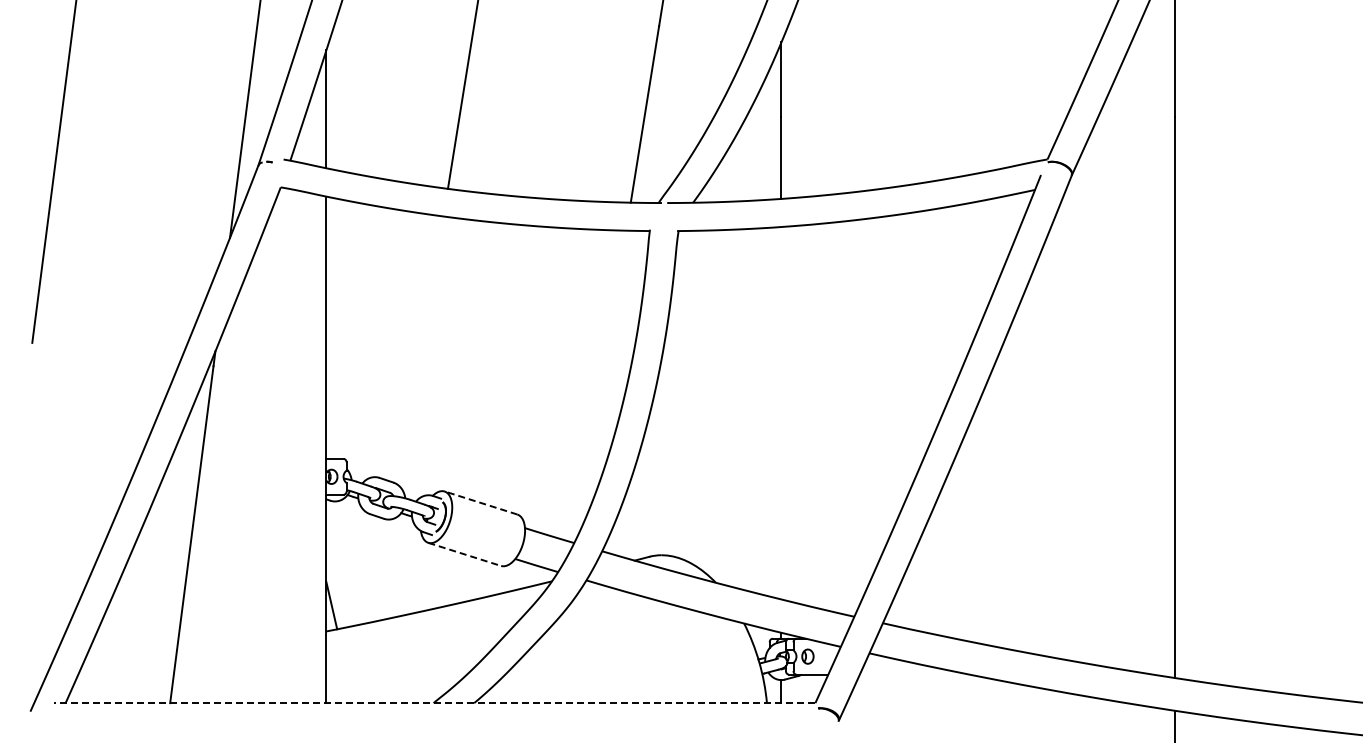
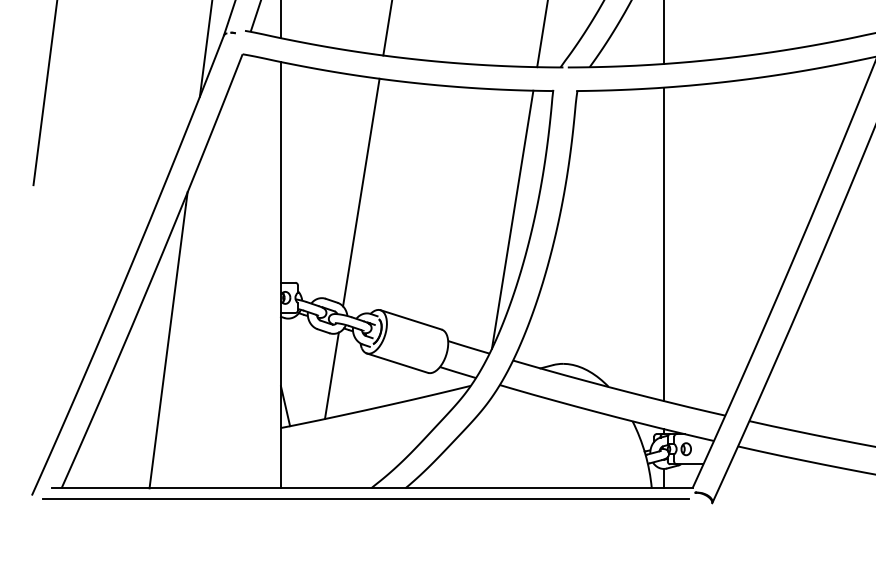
line: (421, 351) -> (361, 192), added
line: (601, 383) -> (512, 219), added
line: (781, 412) -> (664, 243), added
line: (480, 502) -> (410, 319), dashed -> solid
line: (465, 554) -> (398, 363), dashed -> solid
line: (386, 569) -> (331, 375), added
line: (434, 703) -> (371, 488), dashed -> solid
line: (426, 716) -> (365, 499), added

